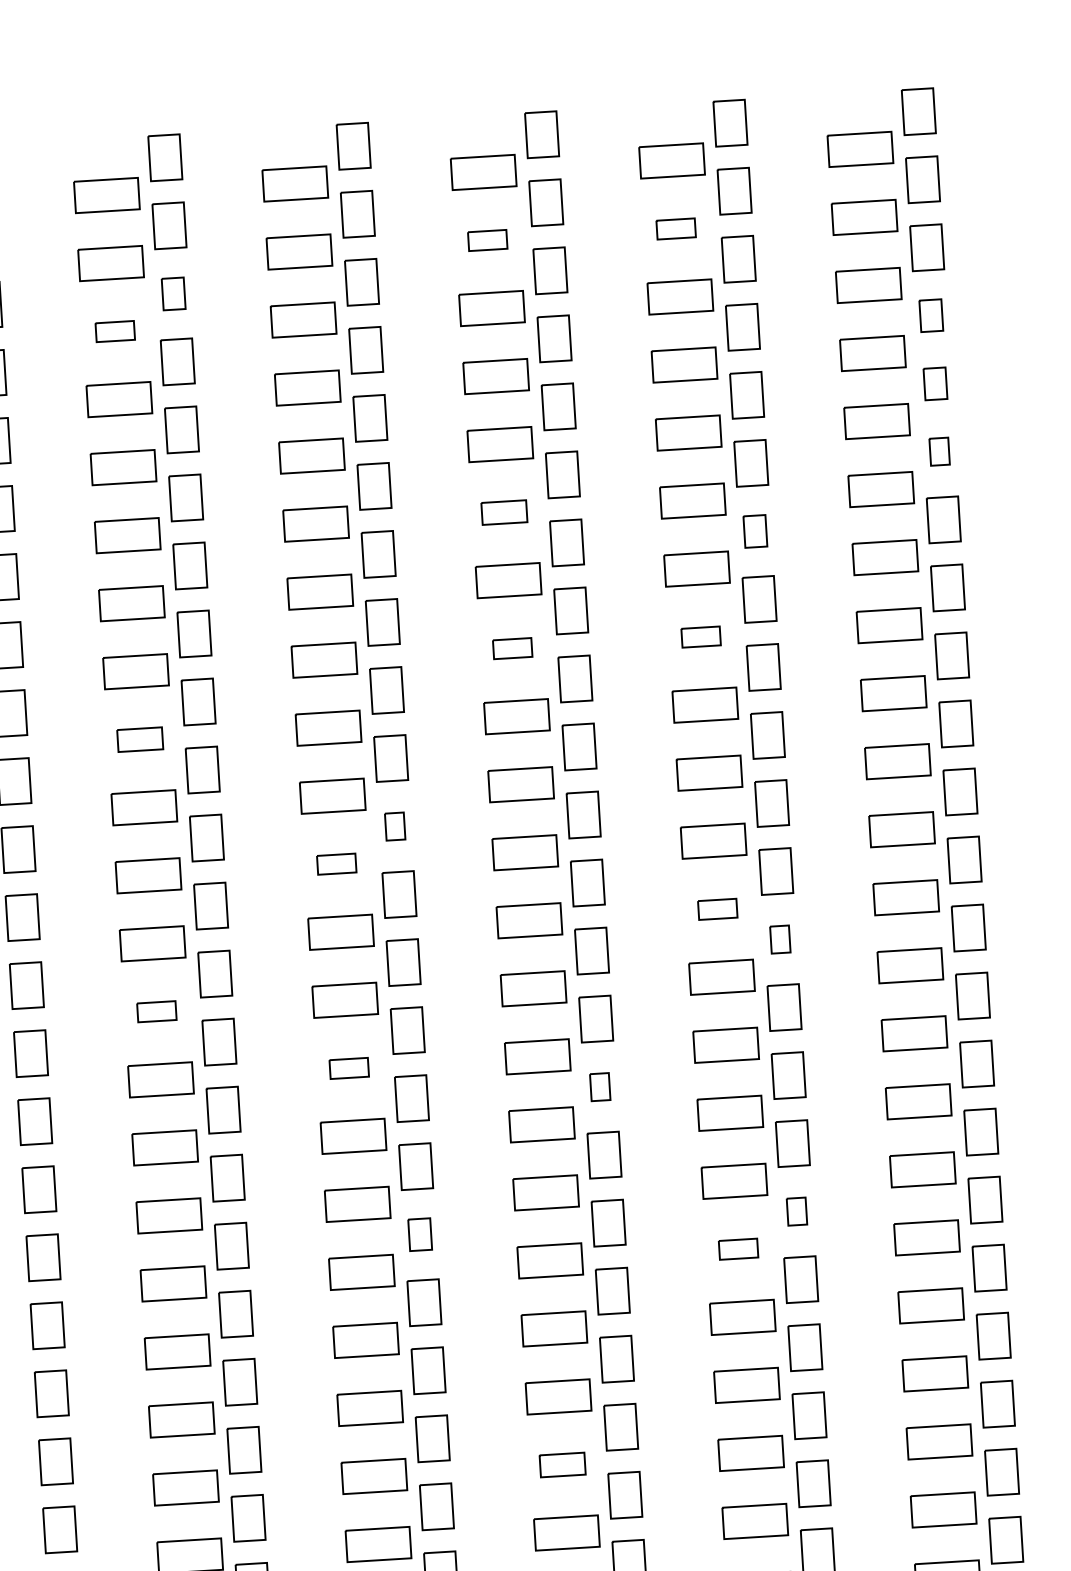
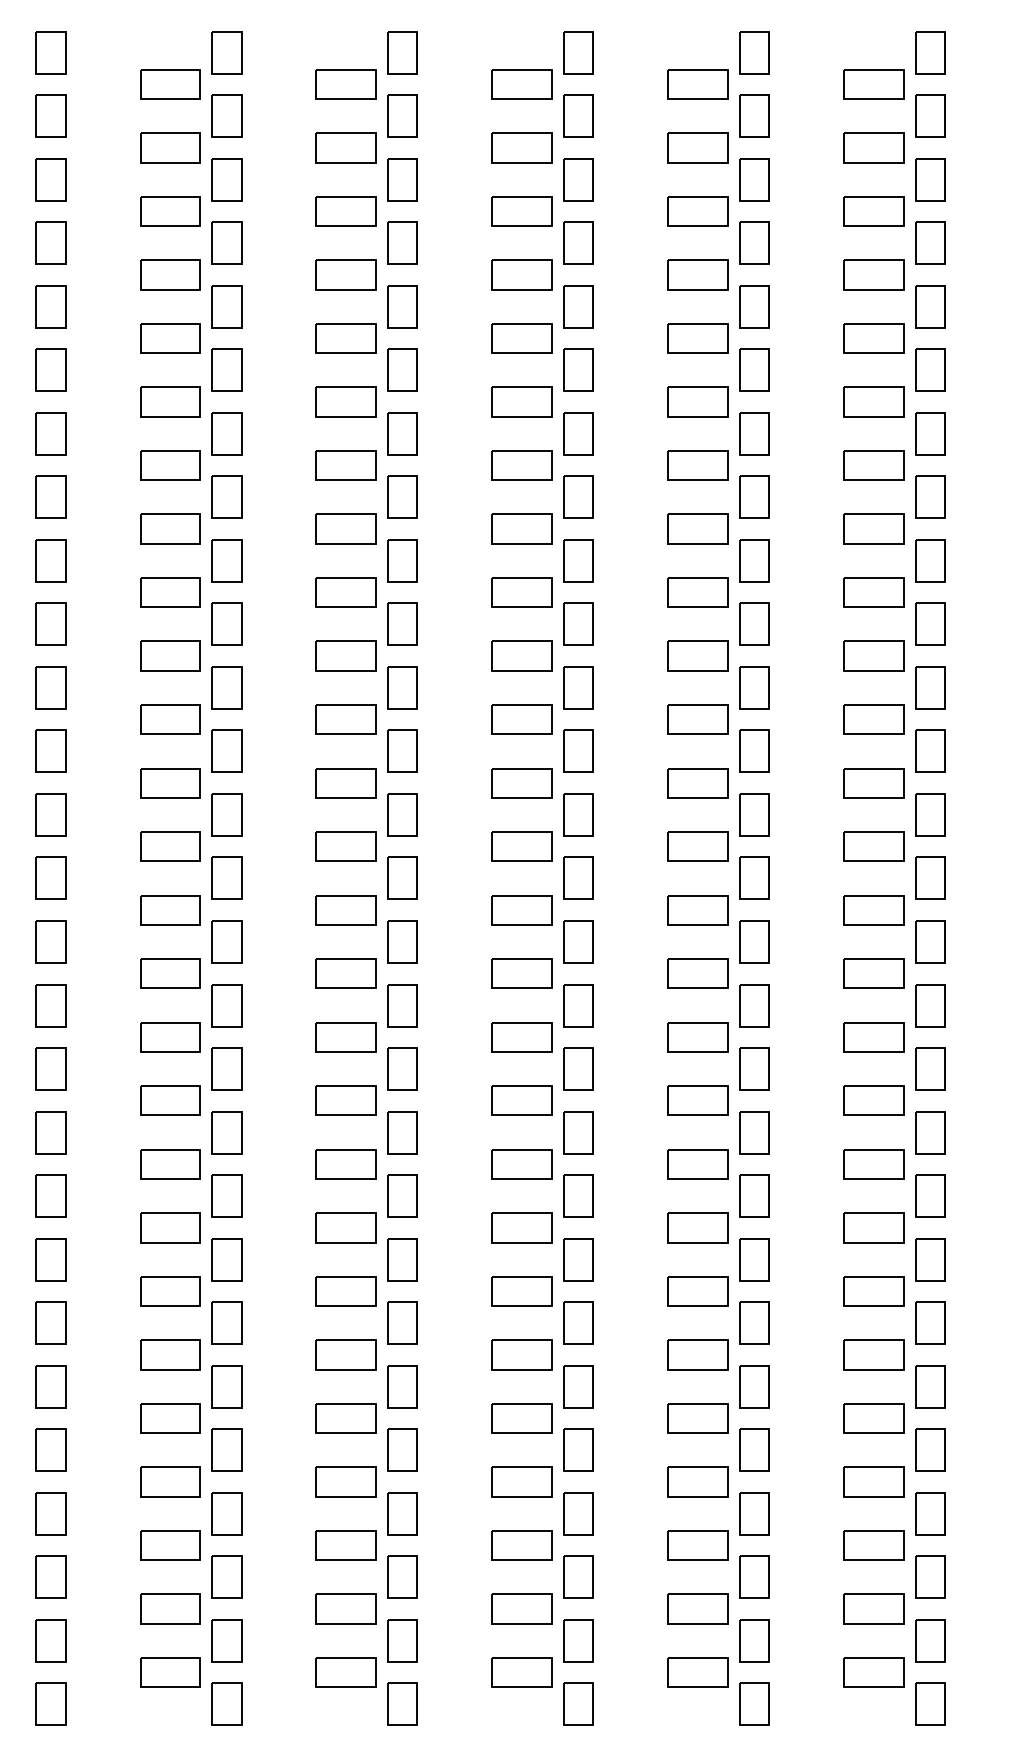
part: (675, 228) -> (697, 147), size x1.67
part: (487, 240) -> (521, 147), size x1.67
part: (173, 293) -> (226, 179), size x1.43
part: (931, 314) -> (930, 242), size x1.43
part: (115, 331) -> (170, 211), size x1.67
part: (935, 383) -> (930, 306), size x1.43
part: (939, 450) -> (930, 369), size x1.67
part: (503, 512) -> (521, 401), size x1.43
part: (755, 531) -> (754, 433), size x1.43
part: (700, 636) -> (697, 528), size x1.67
part: (511, 648) -> (521, 528), size x1.67
part: (140, 739) -> (170, 592), size x1.43
part: (394, 826) -> (402, 687), size x1.67
part: (336, 864) -> (345, 719), size x1.67
part: (717, 909) -> (697, 783), size x1.67
part: (780, 939) -> (754, 814), size x1.67
part: (156, 1011) -> (170, 846), size x1.67
part: (348, 1068) -> (345, 910), size x1.67
part: (600, 1086) -> (578, 941), size x1.67
part: (796, 1211) -> (754, 1068), size x1.67
part: (419, 1234) -> (402, 1068), size x1.43
part: (737, 1249) -> (697, 1100), size x1.67
part: (561, 1465) -> (521, 1291), size x1.43

